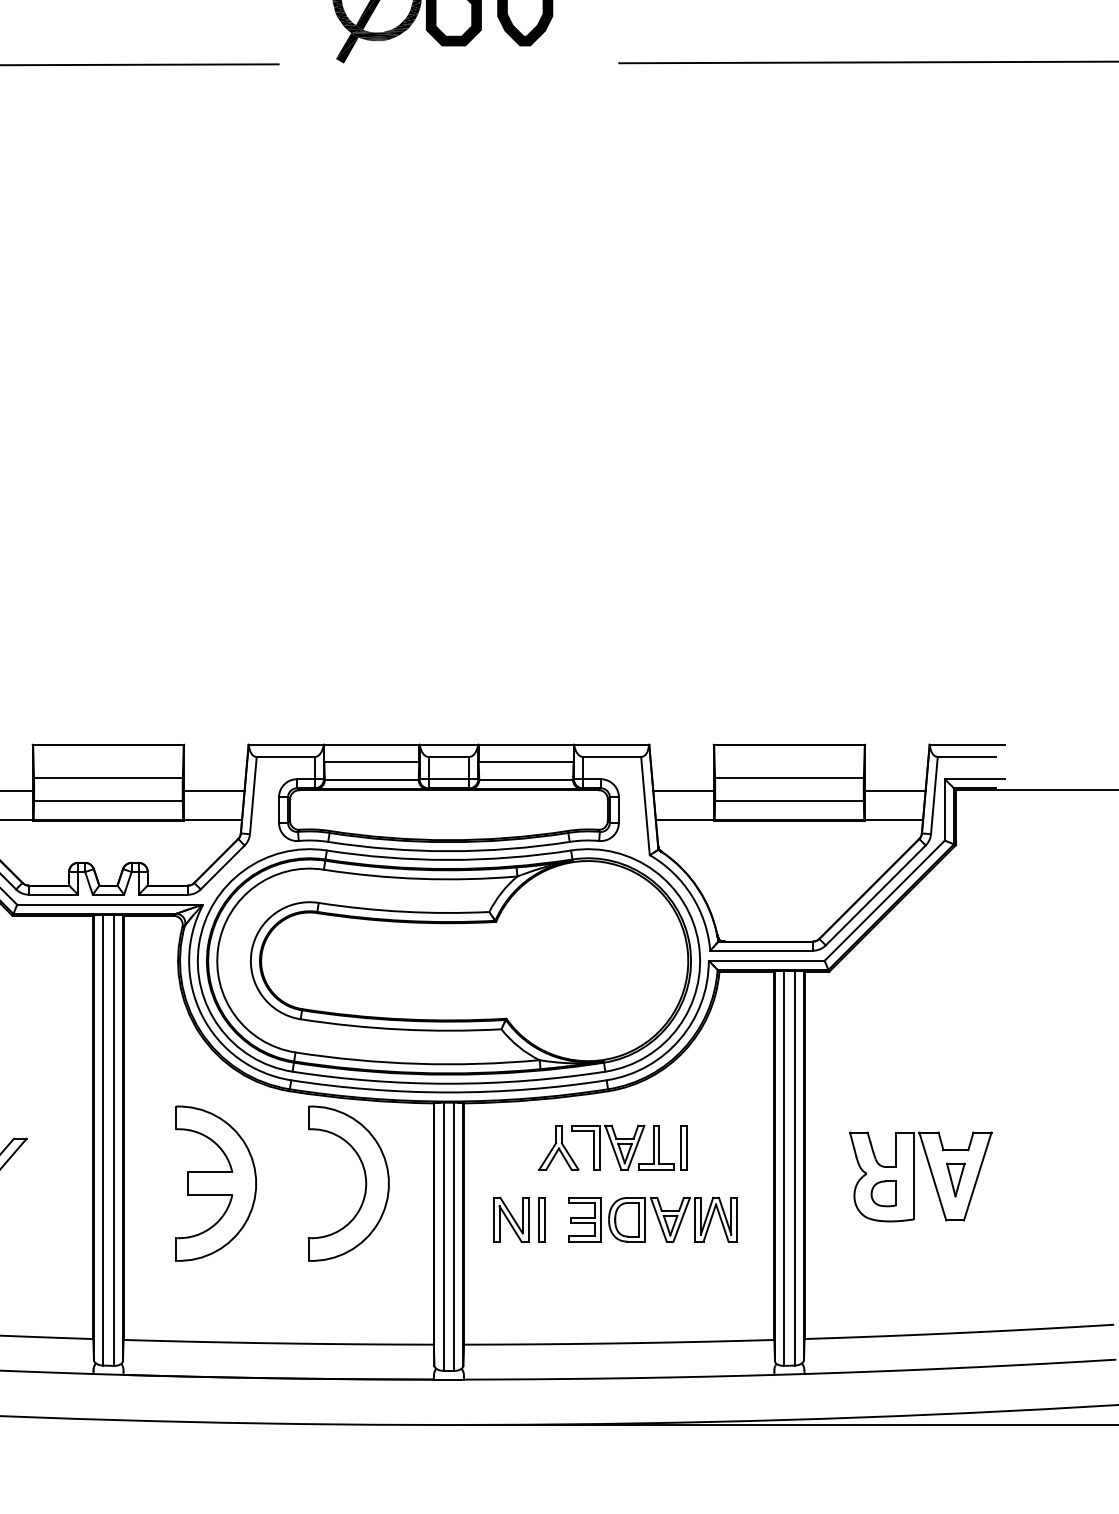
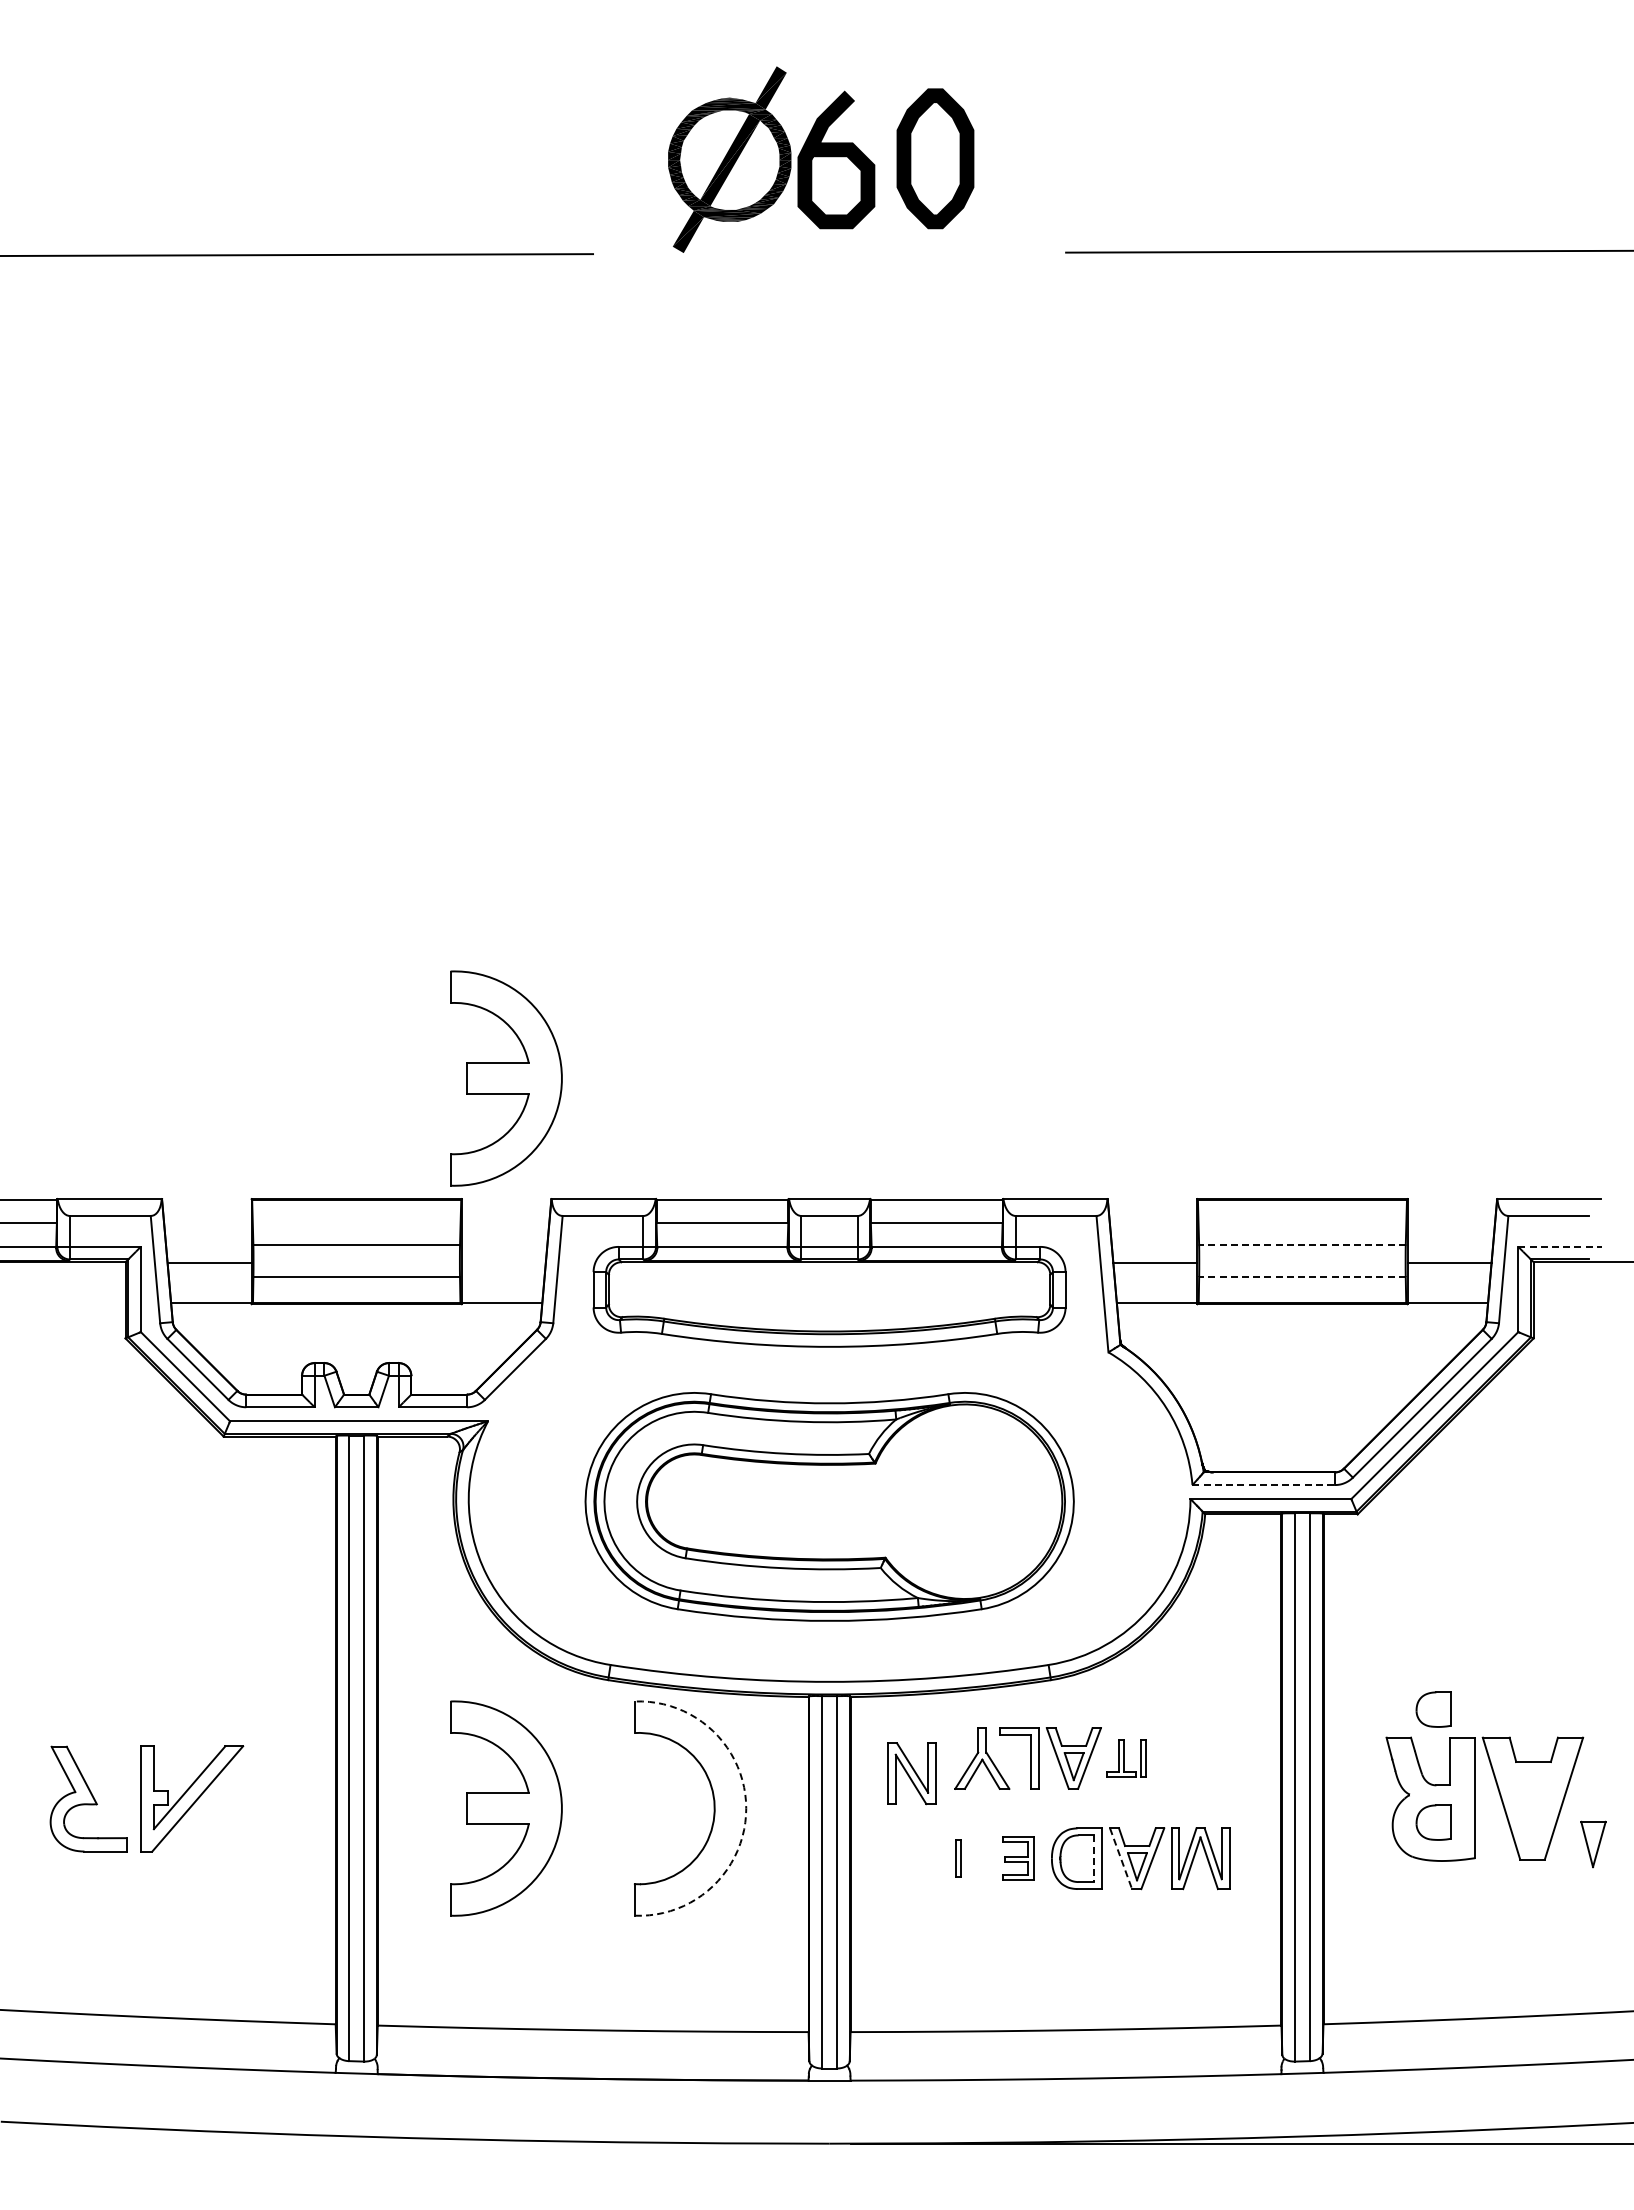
part: (216, 657) -> (506, 1078), added
line: (788, 777) -> (1301, 1244), solid -> dashed
line: (975, 778) -> (1560, 1246), solid -> dashed
line: (214, 791) -> (503, 1263), removed
line: (788, 801) -> (1301, 1277), solid -> dashed
line: (762, 951) -> (1264, 1485), solid -> dashed
part: (448, 966) -> (829, 1506), size x0.7
part: (883, 1112) -> (1433, 1709), added
part: (662, 1147) -> (1126, 1758), size x0.6
part: (955, 1180) -> (1593, 1844), moved
arc: (389, 1183) -> (746, 1808), solid -> dashed
part: (510, 1219) -> (911, 1773), moved
part: (541, 1219) -> (957, 1858), size x0.6
part: (584, 1219) -> (1018, 1858), size x0.7
line: (639, 1220) -> (1093, 1859), solid -> dashed
line: (659, 1220) -> (1121, 1859), solid -> dashed

